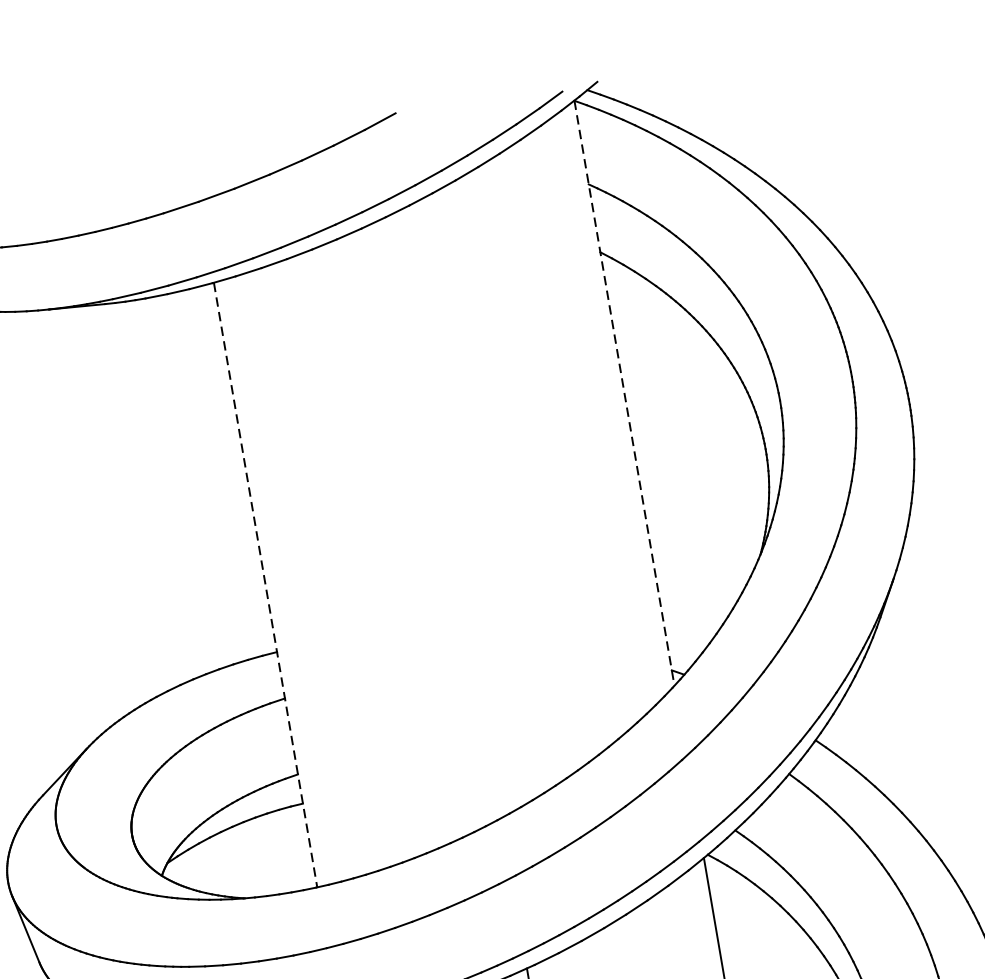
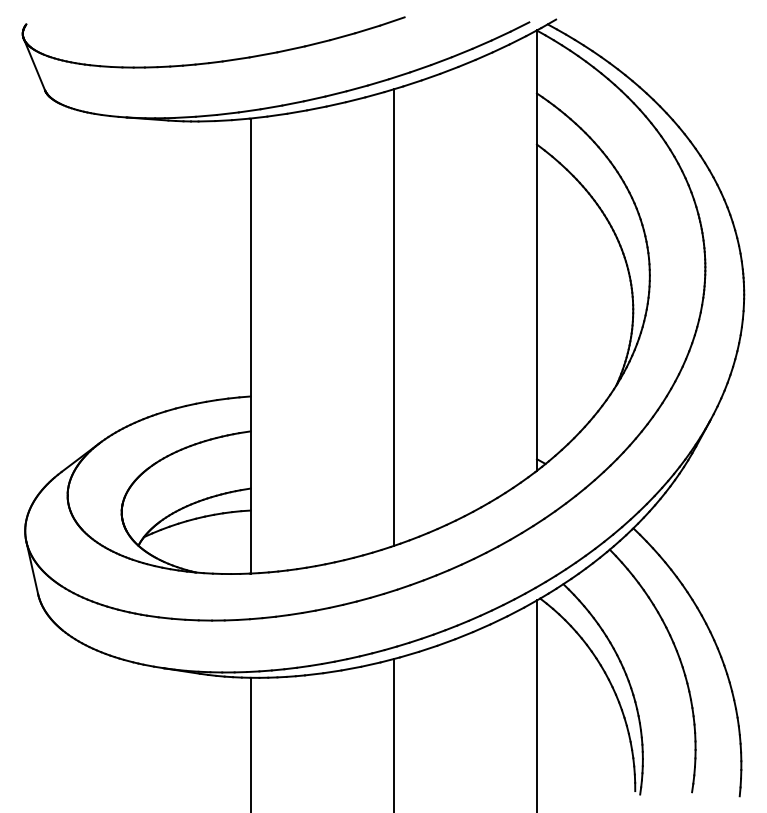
line: (624, 394) -> (536, 251), dashed -> solid
line: (448, 514) -> (393, 317), added
line: (265, 585) -> (250, 346), dashed -> solid

